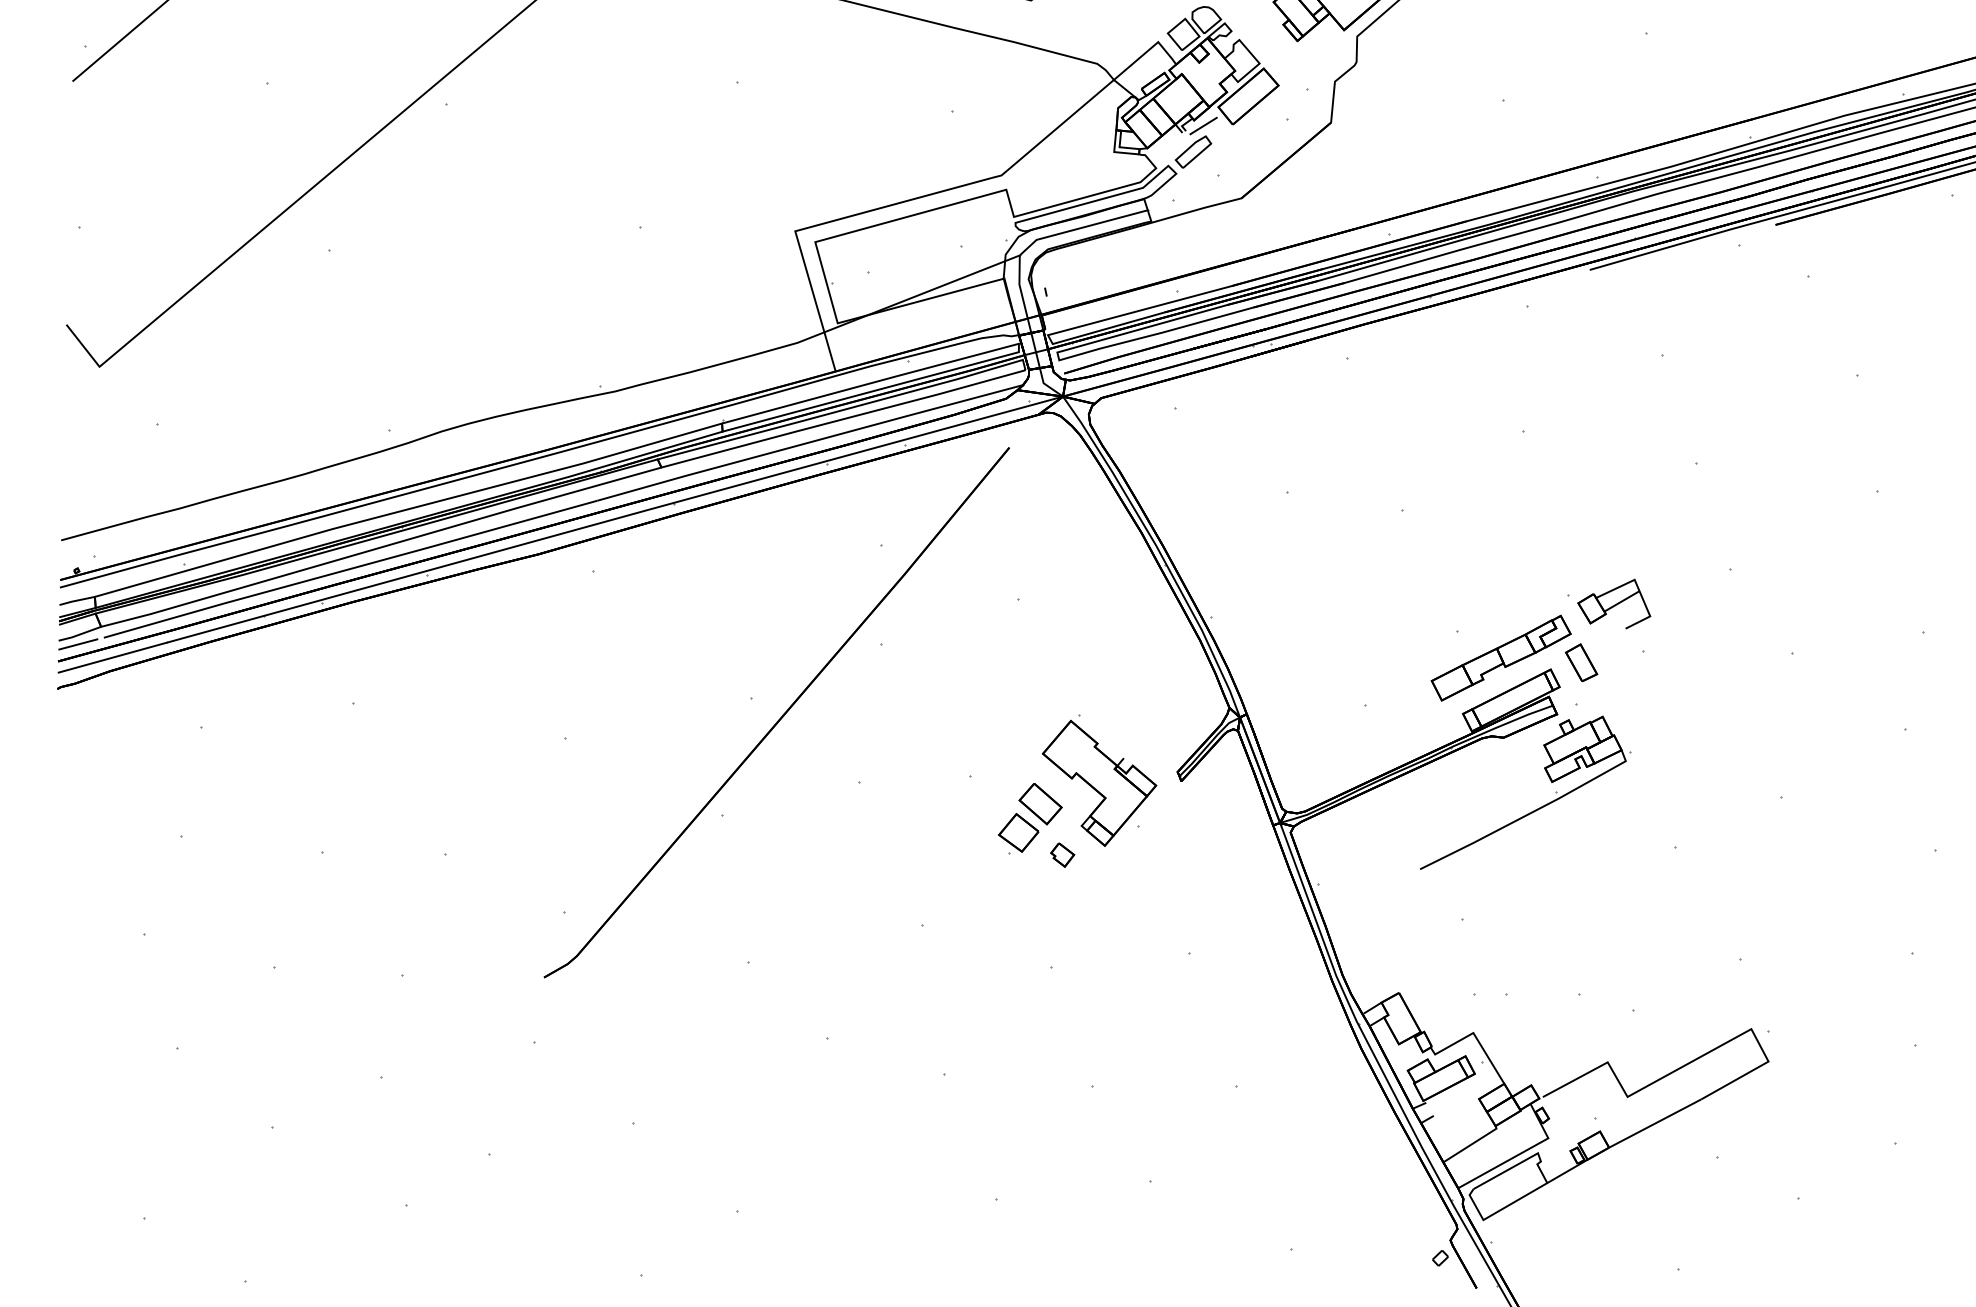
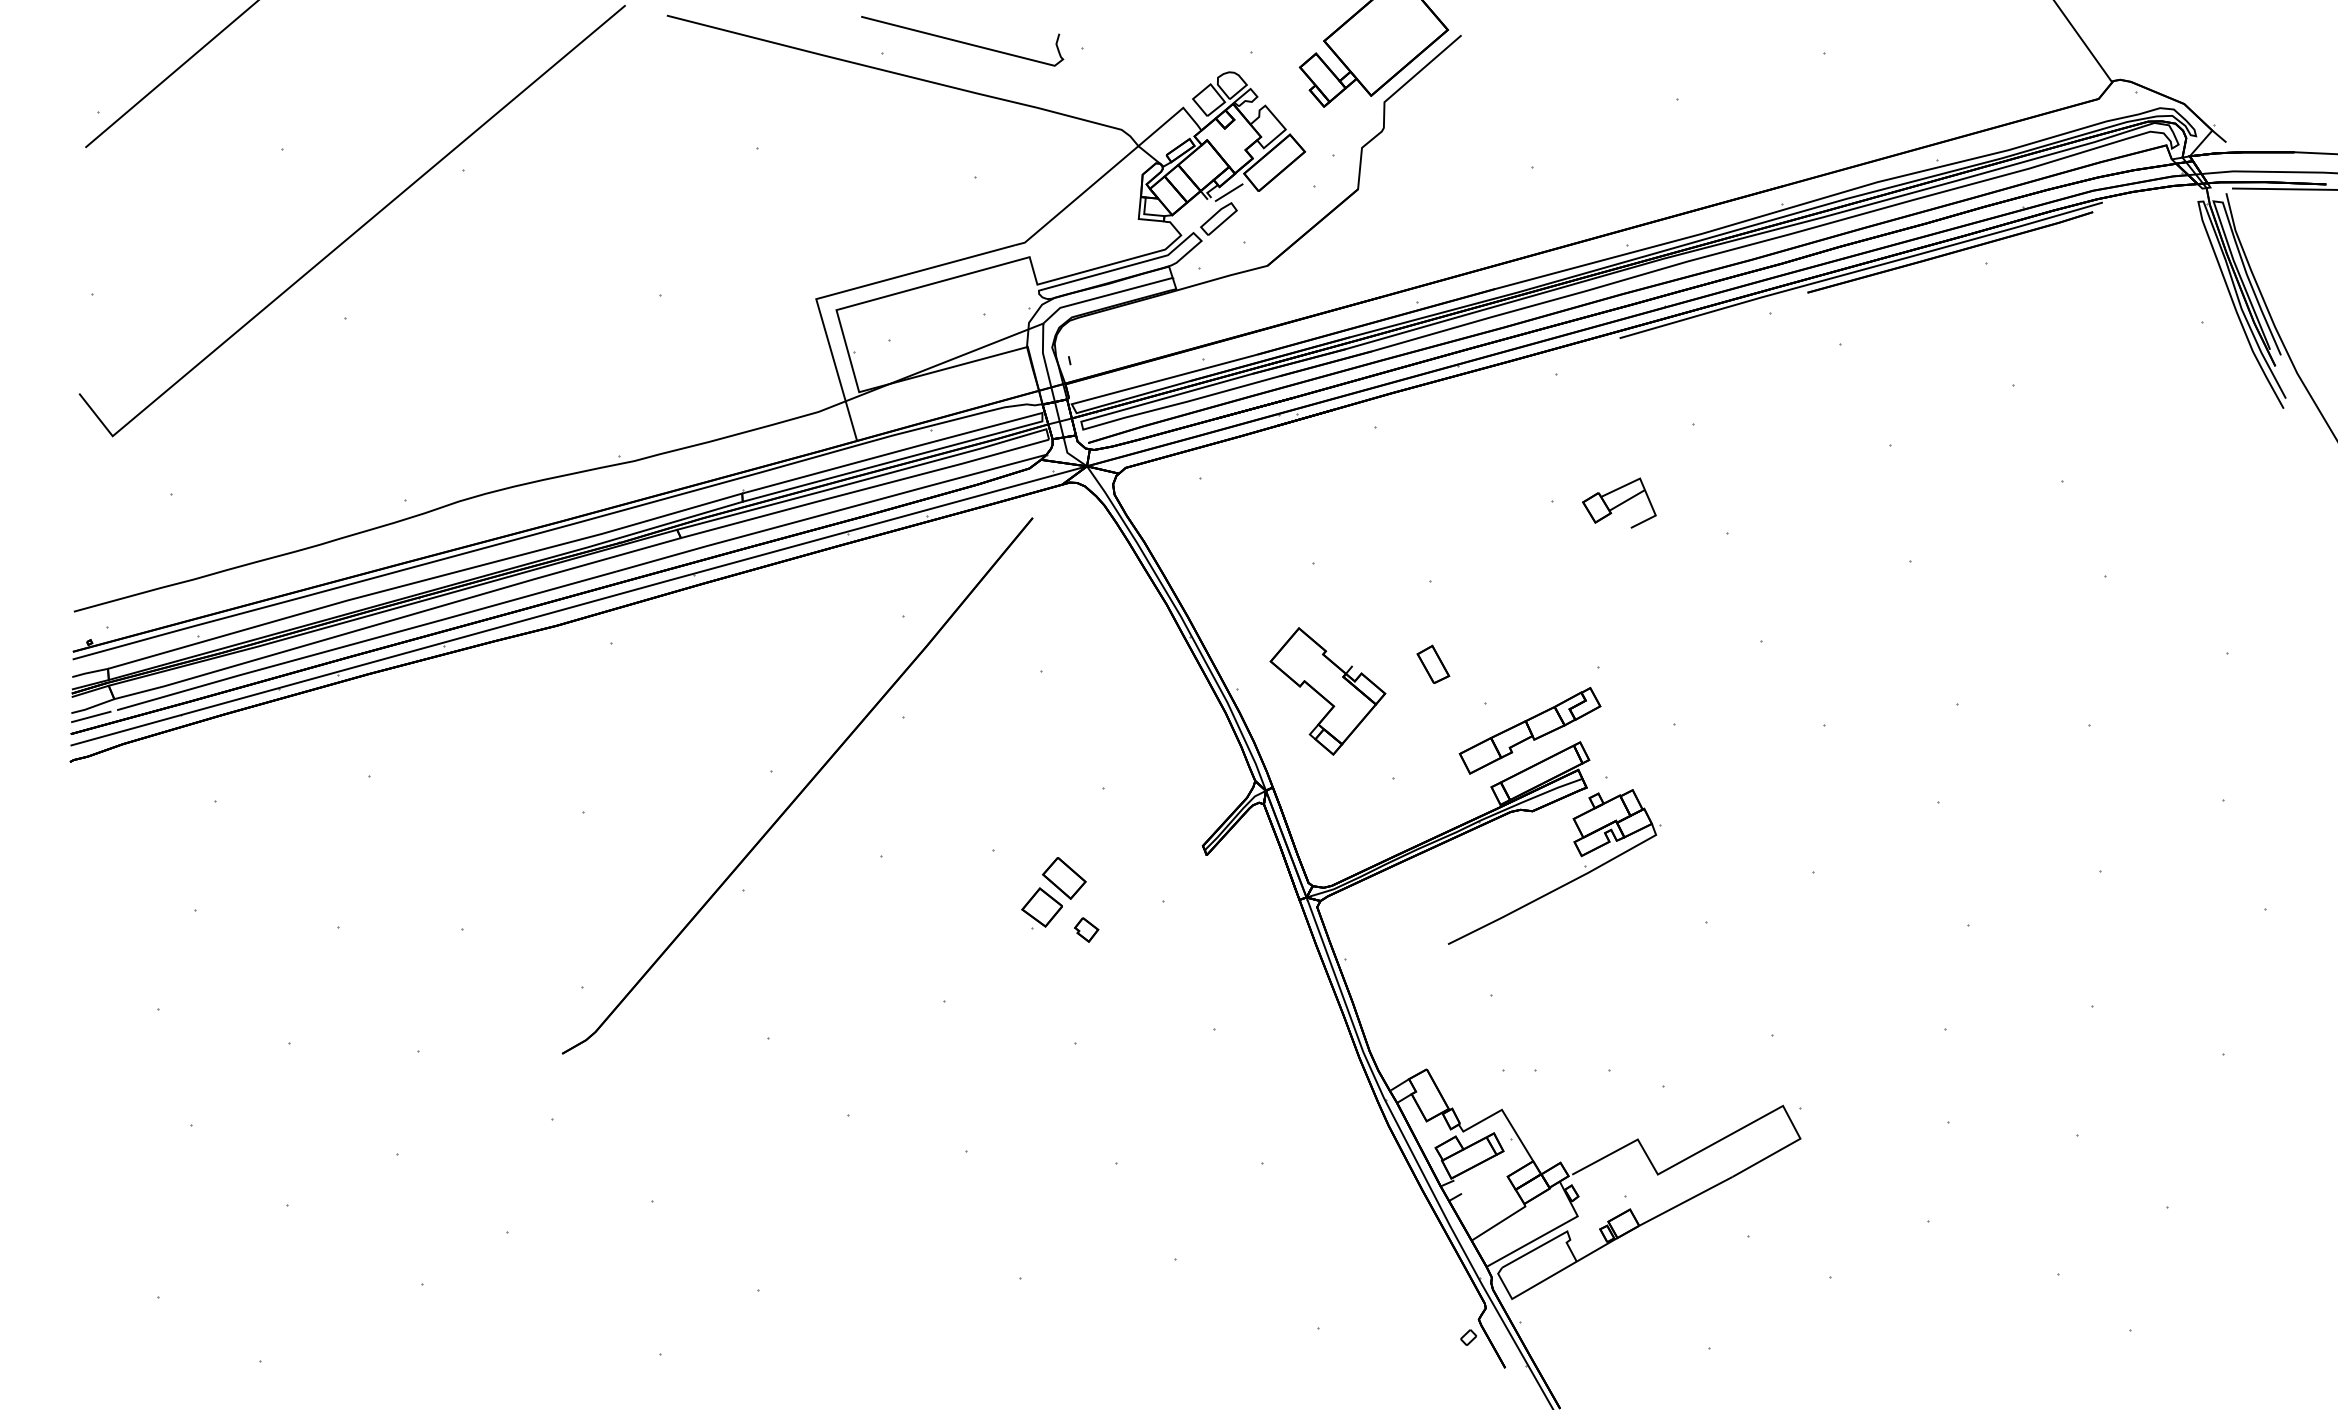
part: (1614, 603) -> (1619, 502), moved
part: (1581, 661) -> (1433, 663), moved
part: (1099, 783) -> (1327, 691), moved

